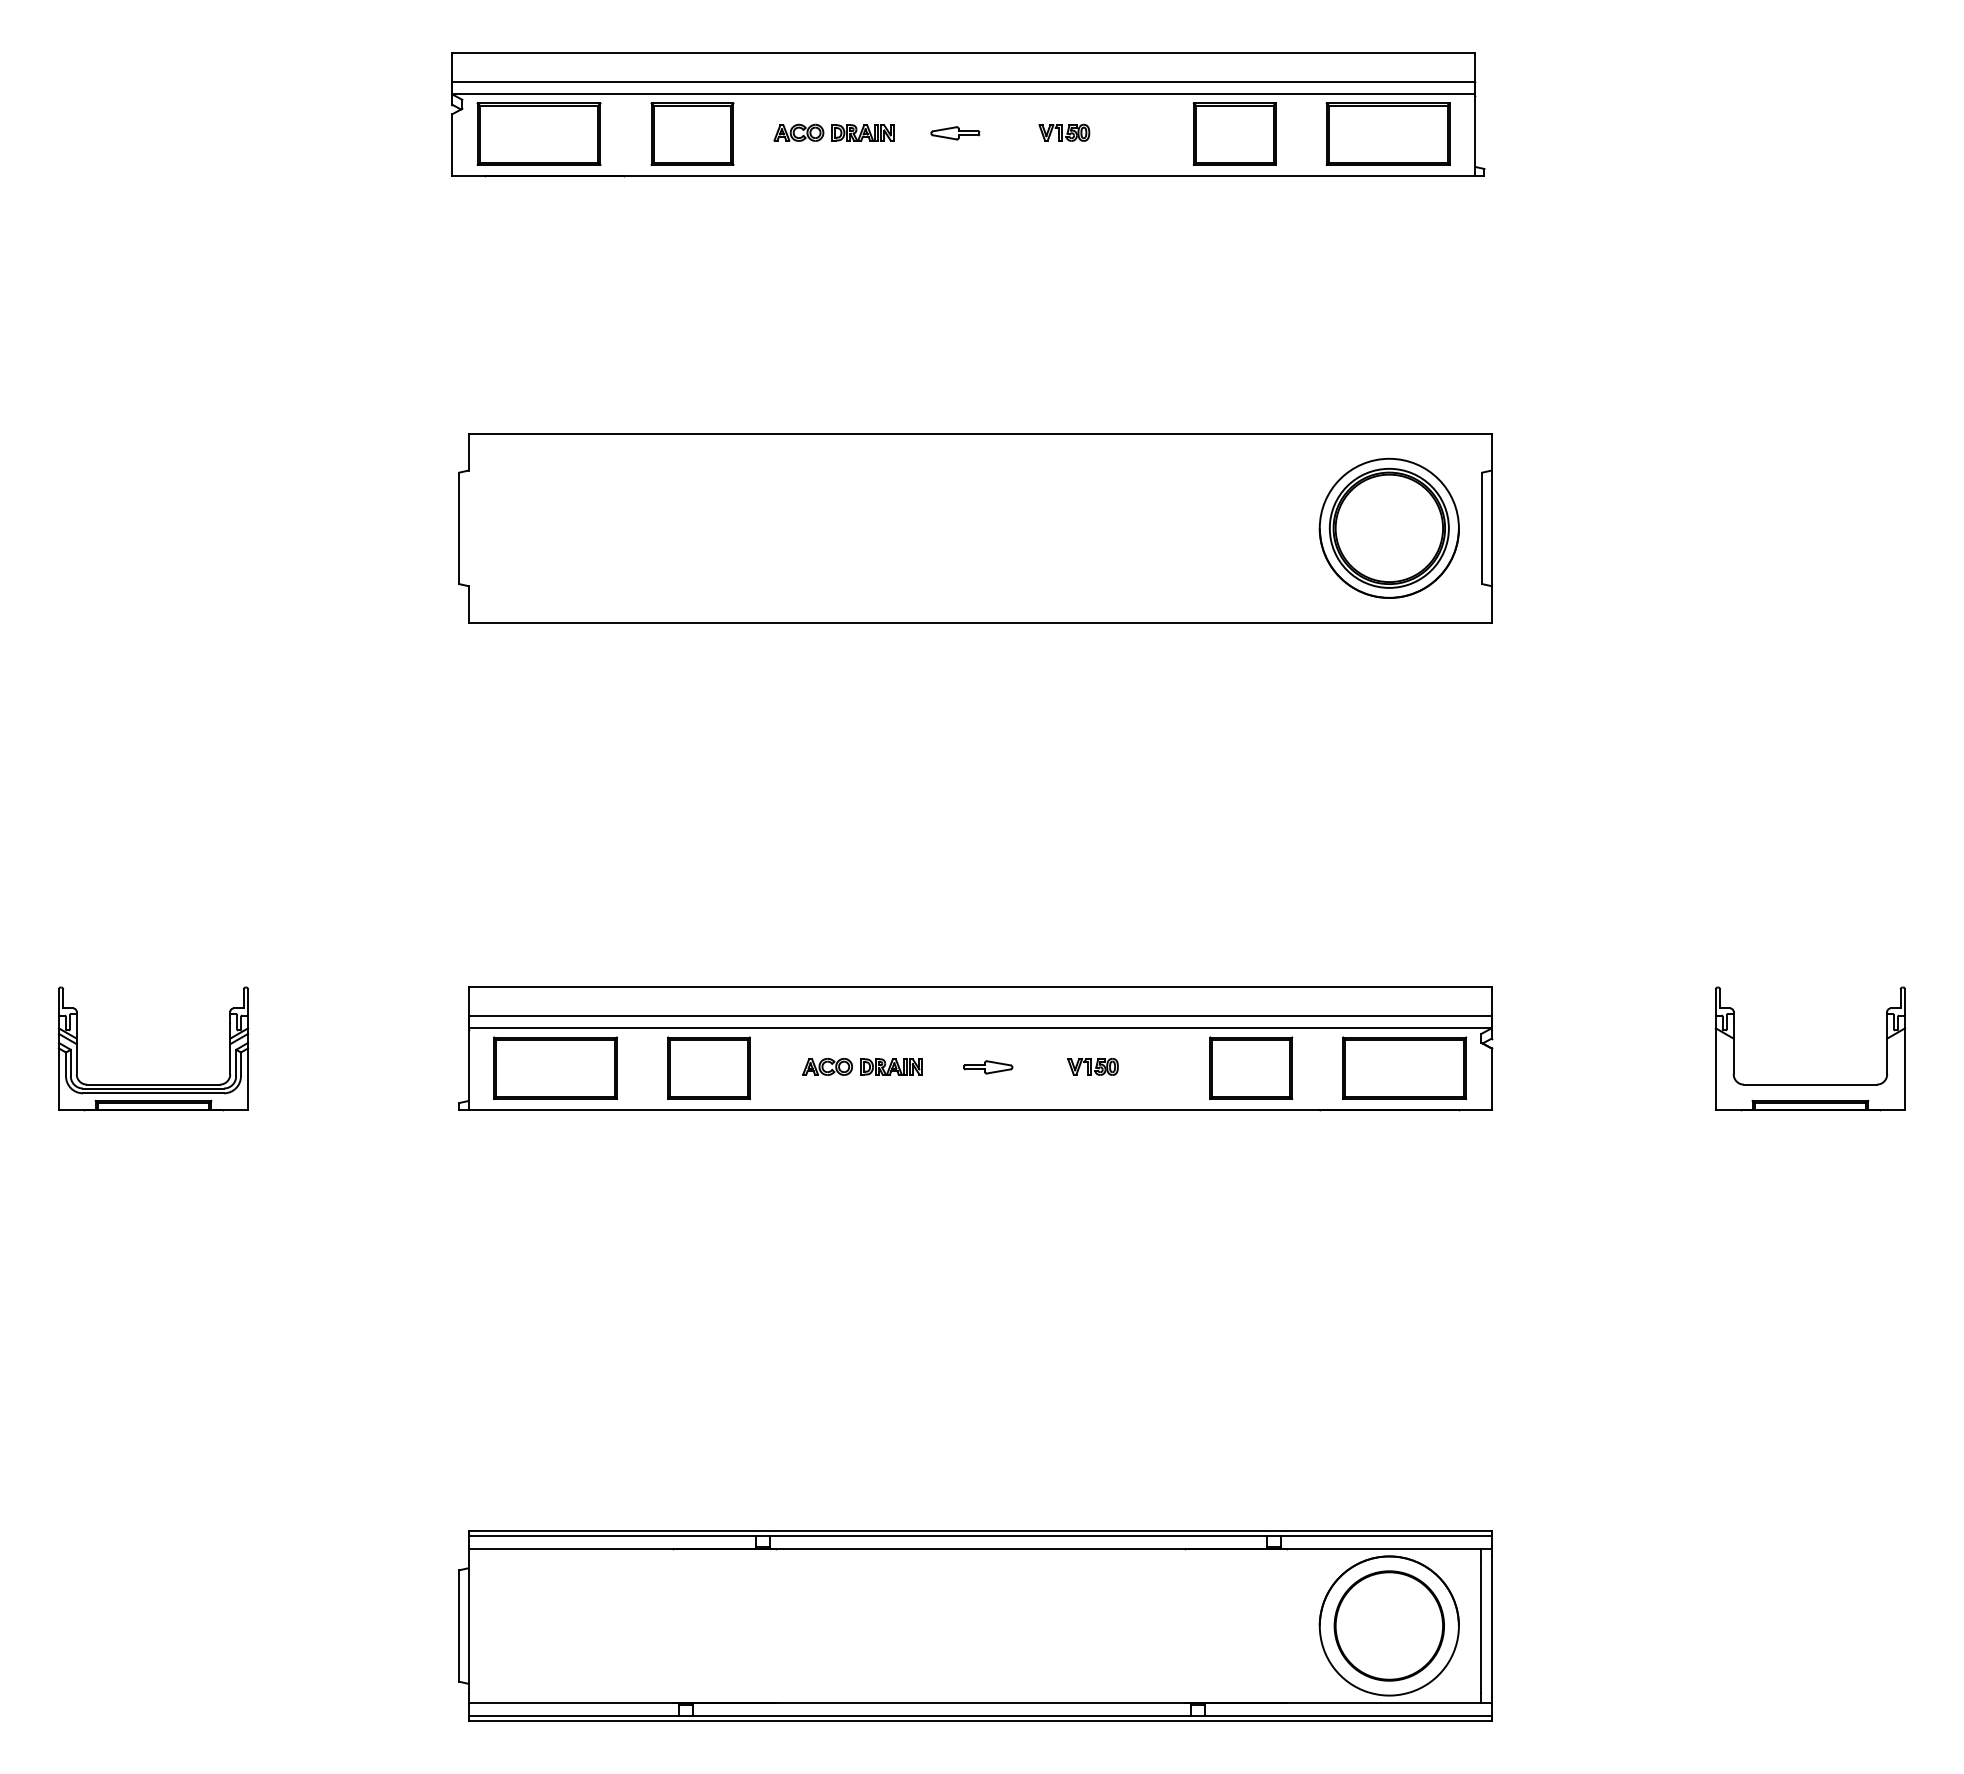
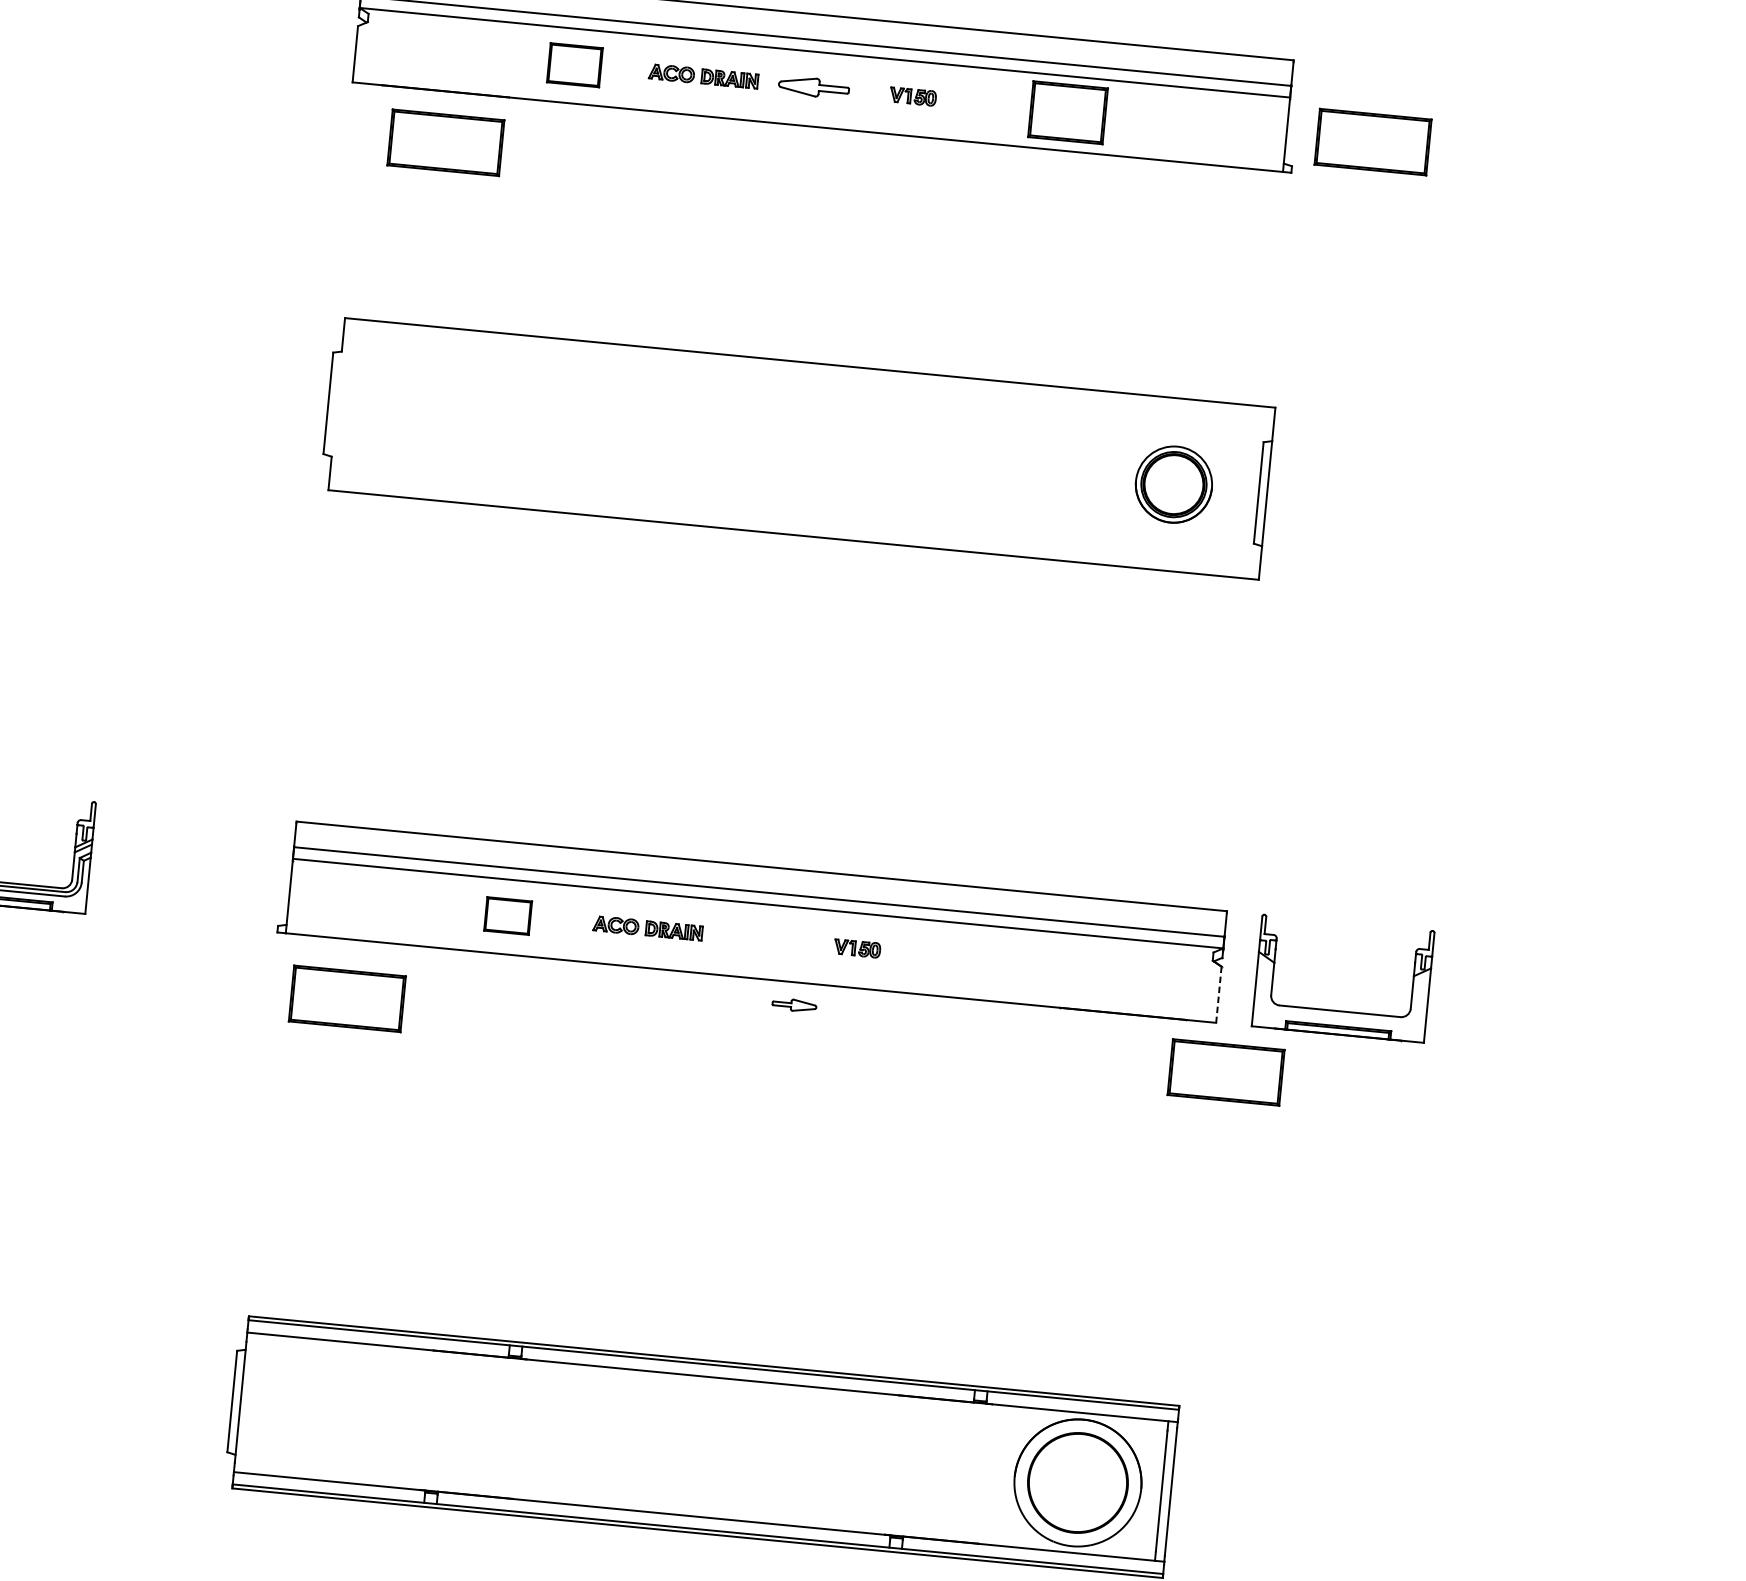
part: (538, 133) -> (445, 142), moved
part: (692, 133) -> (574, 64), size x0.7
part: (955, 133) -> (814, 87), size x1.6
part: (1387, 133) -> (1372, 141), moved
part: (1388, 527) -> (1173, 483), size x0.6
part: (555, 1067) -> (347, 998), moved
part: (708, 1067) -> (507, 915), size x0.6
part: (988, 1067) -> (794, 1005), moved
part: (1251, 1067) -> (1001, 962), removed
part: (1404, 1067) -> (1226, 1071), moved
line: (1491, 1079) -> (1218, 994), solid -> dashed
part: (1810, 1084) -> (1340, 1011), moved

